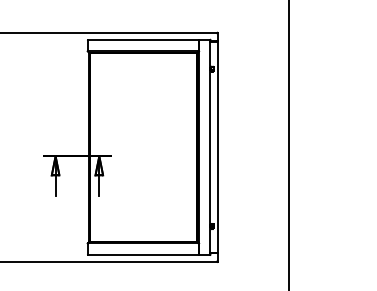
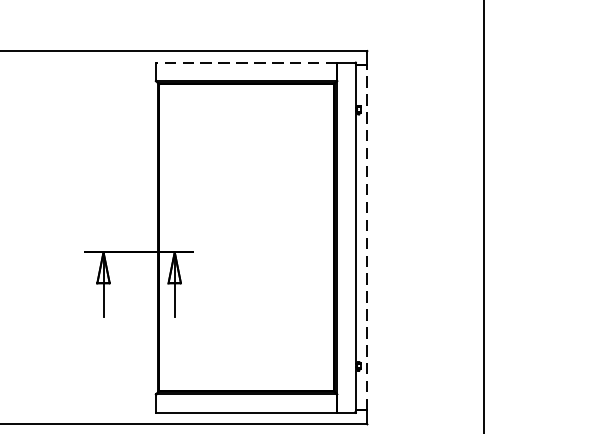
line: (143, 39) -> (246, 61), solid -> dashed
line: (217, 147) -> (367, 237), solid -> dashed

